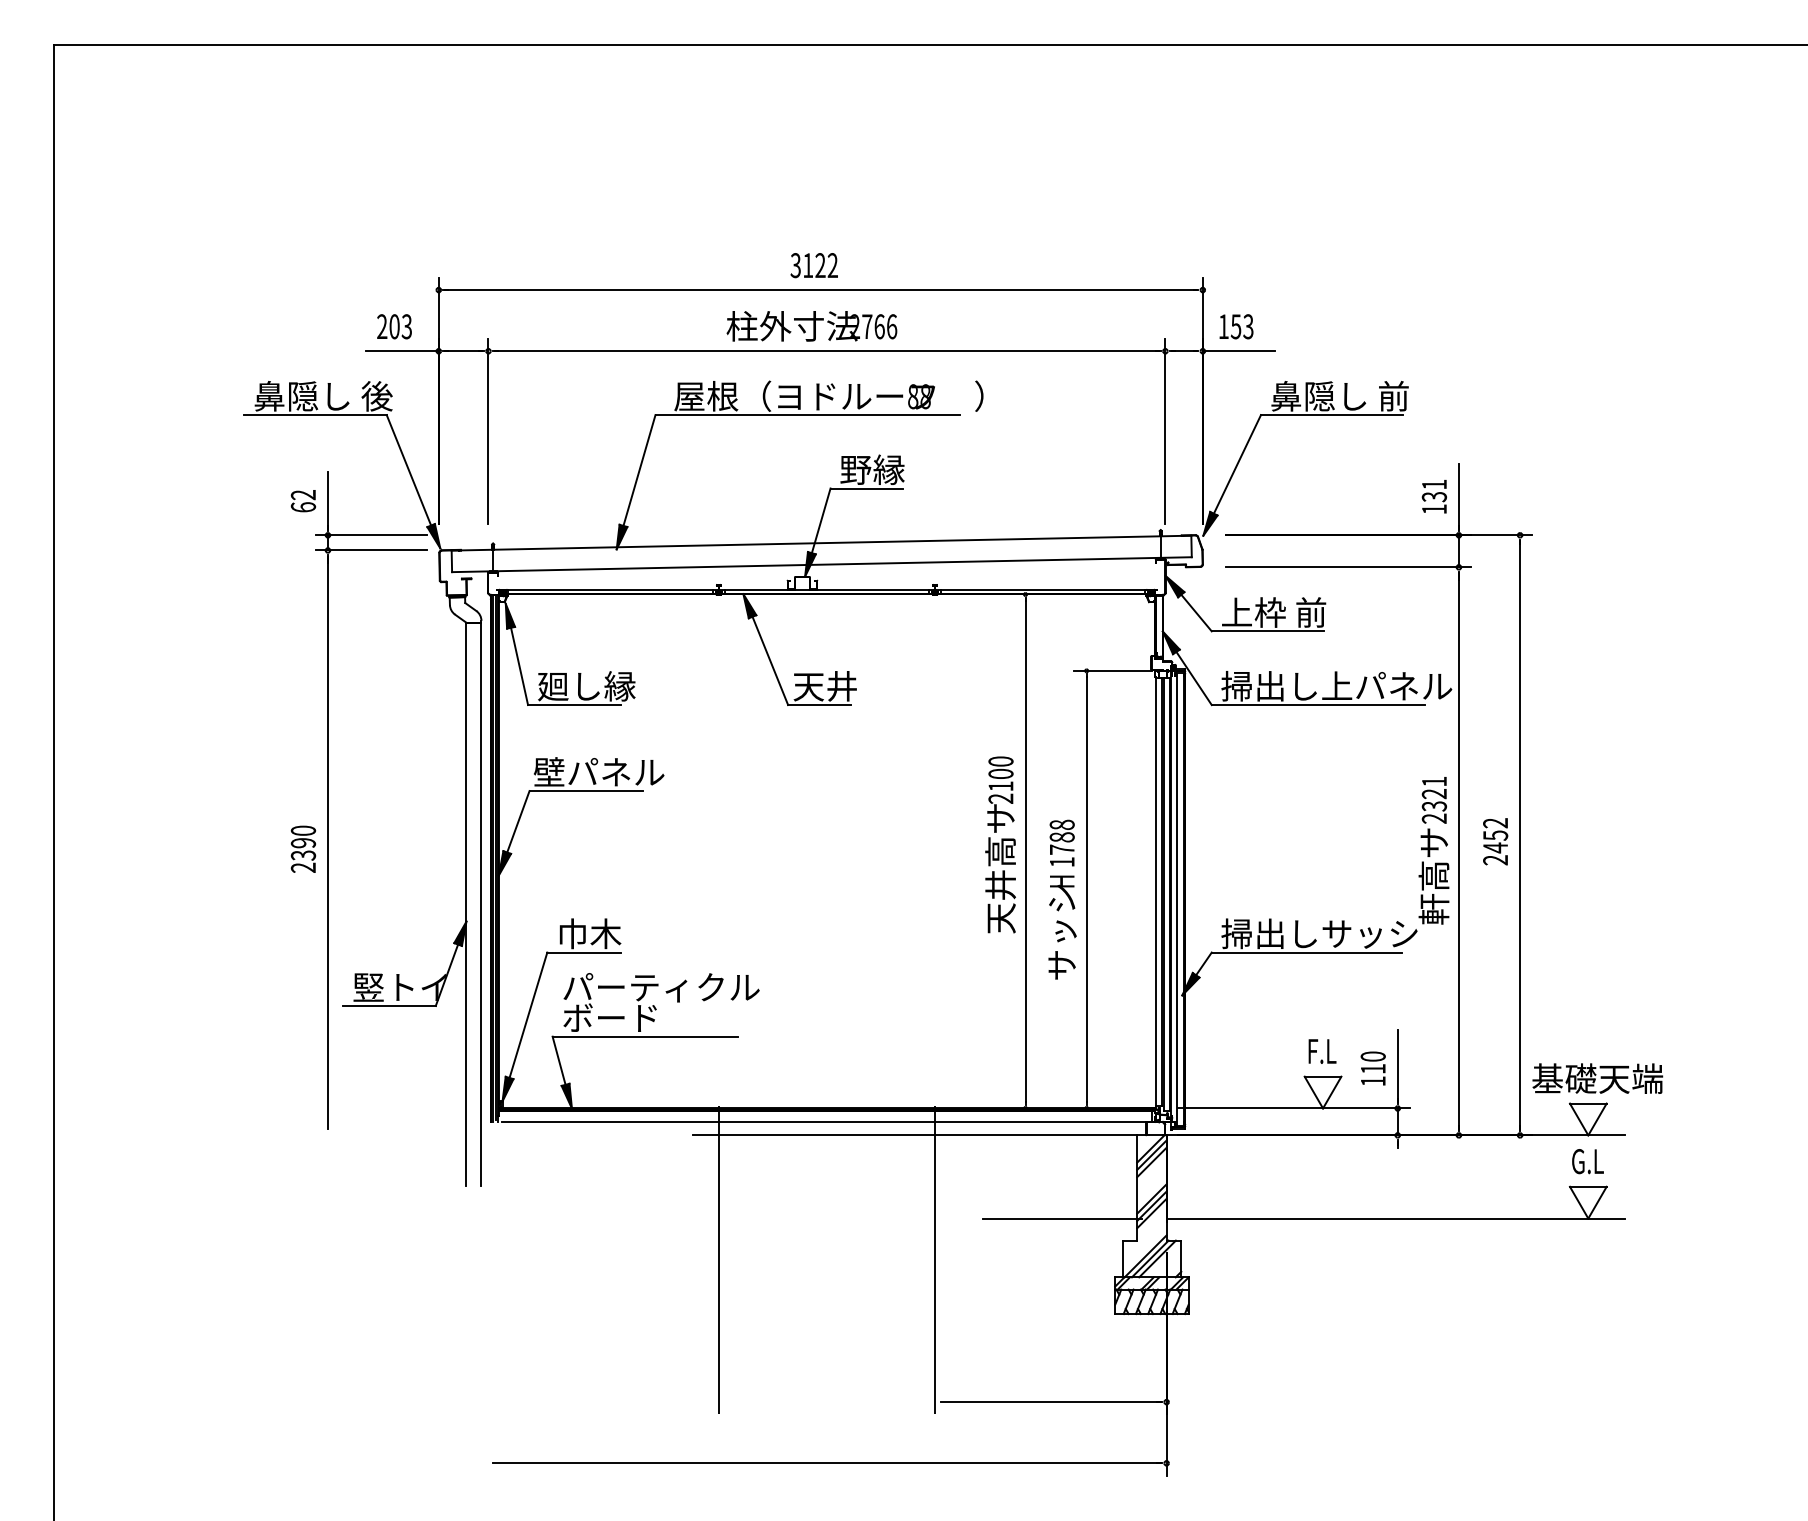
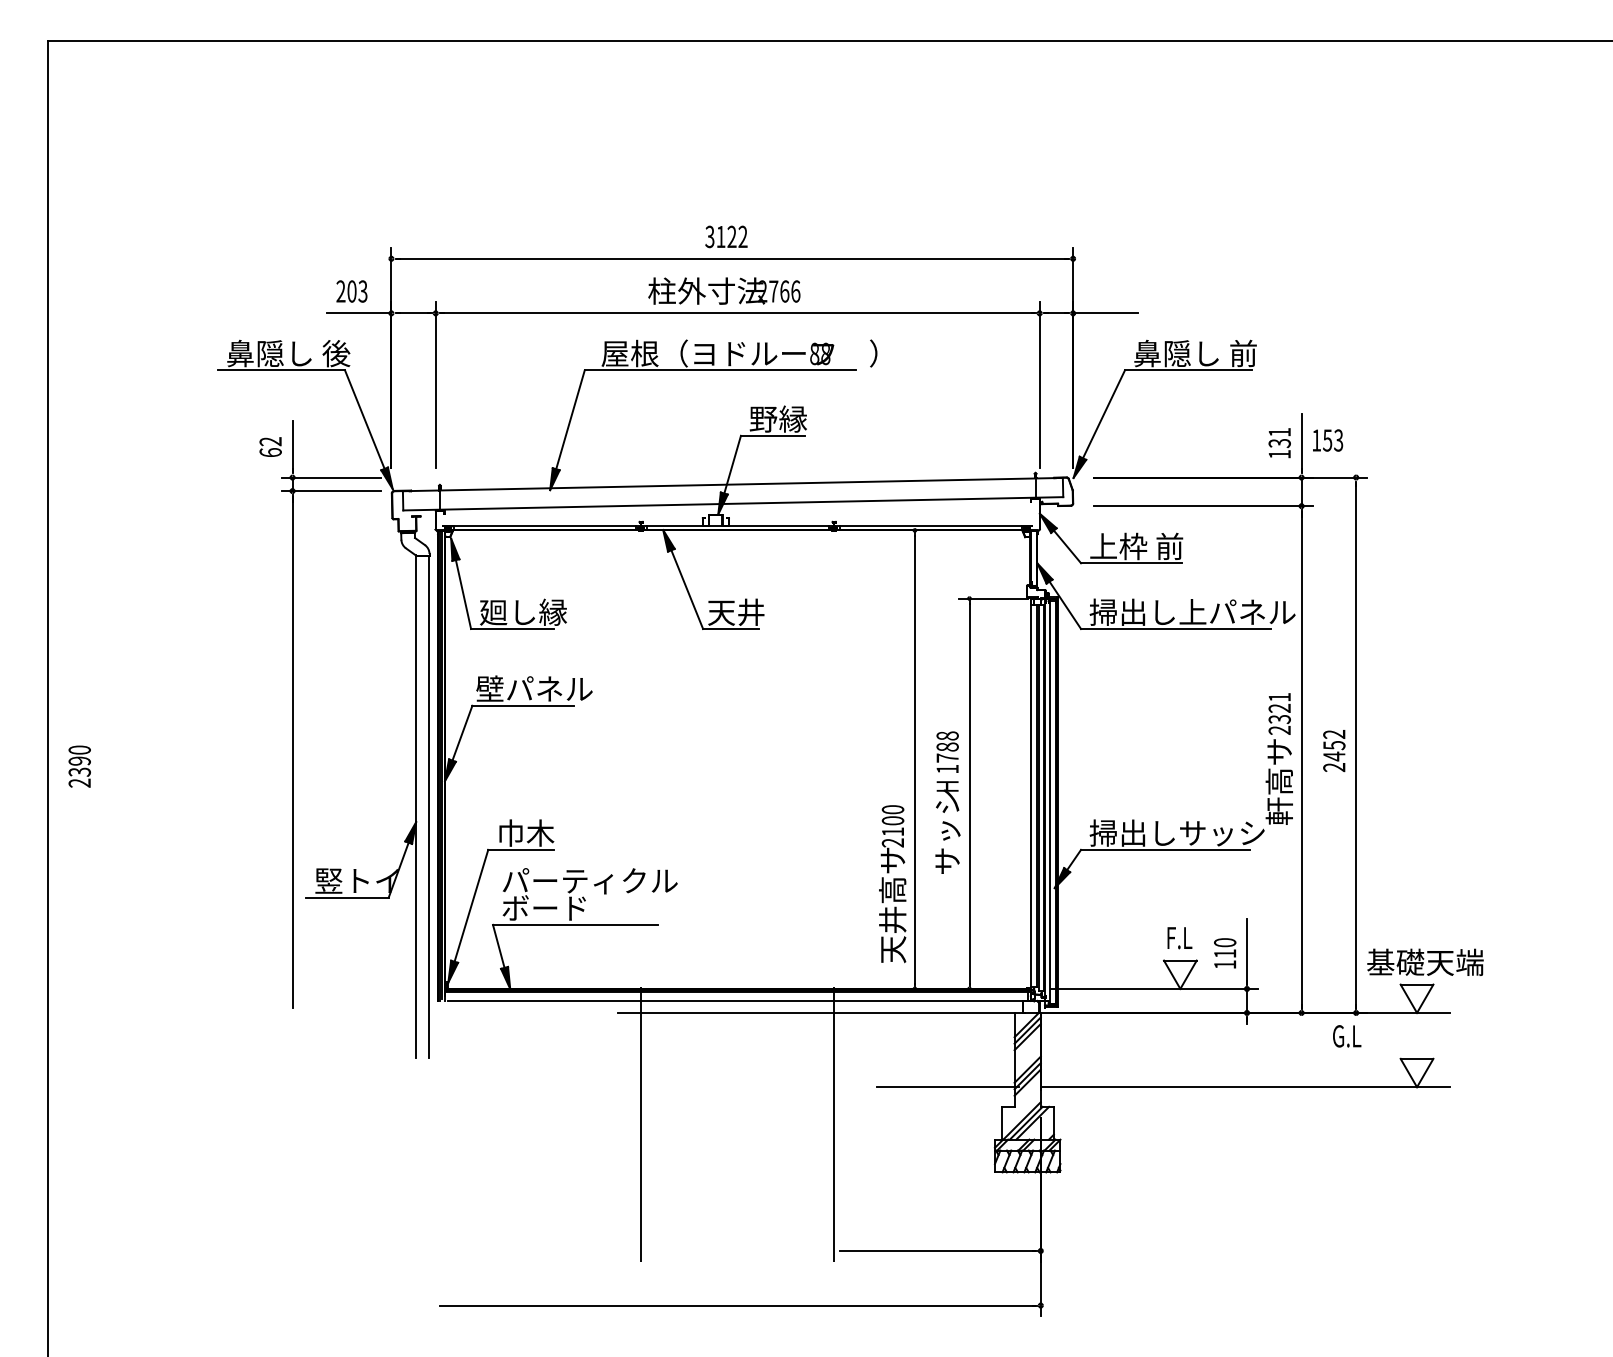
text: (1236, 326) -> (1327, 440), moved
text: (1000, 844) -> (892, 883), moved
text: (303, 848) -> (79, 765), moved
text: (1587, 1161) -> (1346, 1036), moved

